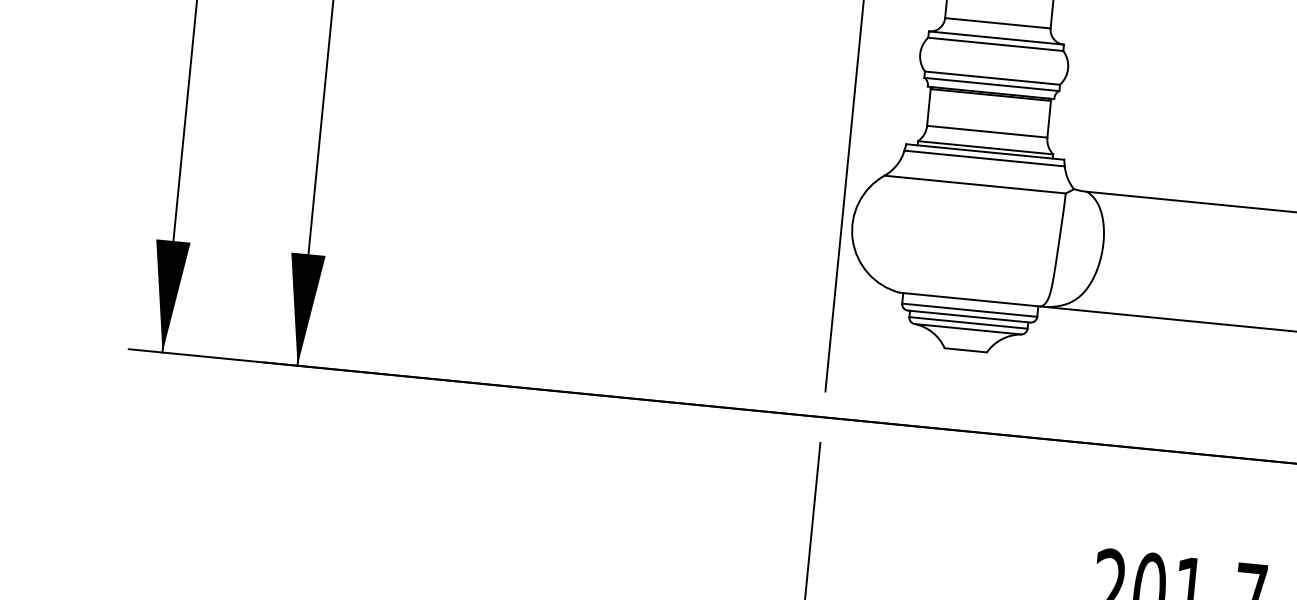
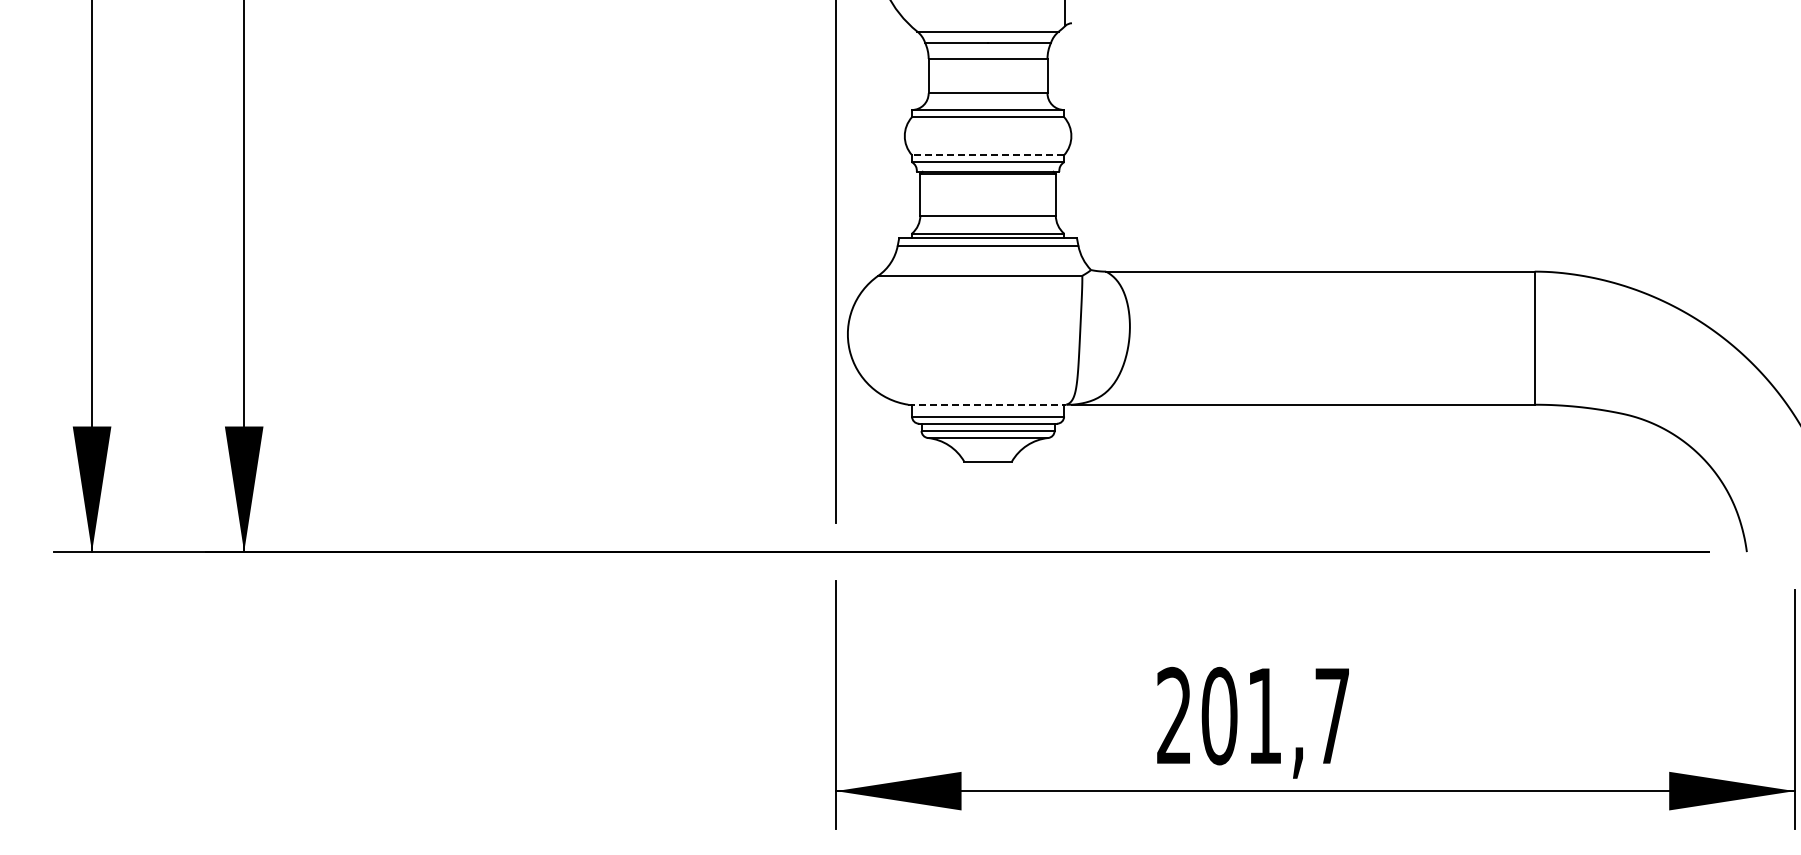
line: (991, 78) -> (987, 155), solid -> dashed
line: (970, 299) -> (987, 404), solid -> dashed

